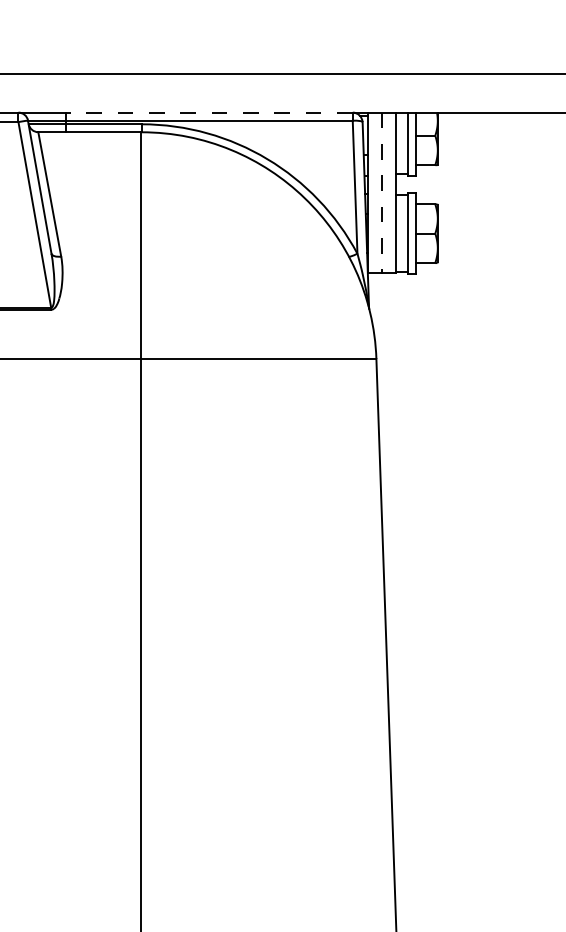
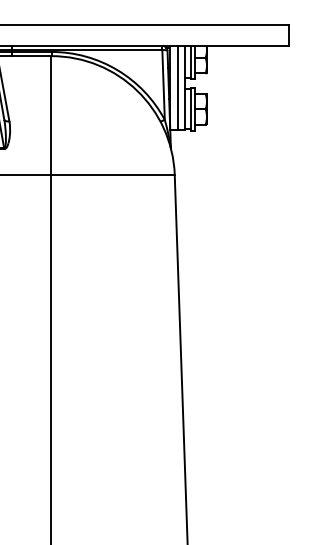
line: (208, 111) -> (86, 45), dashed -> solid
line: (381, 192) -> (177, 87), dashed -> solid

